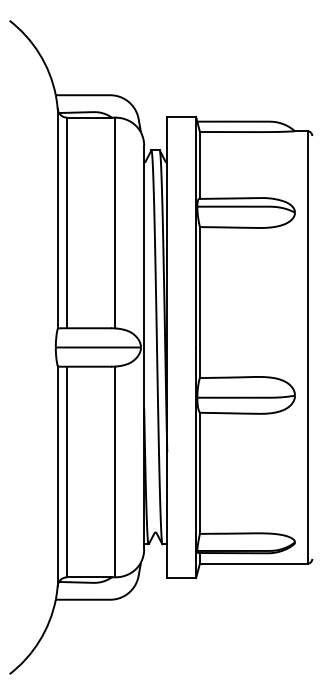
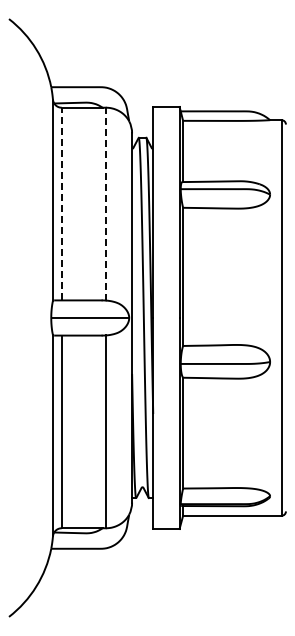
line: (67, 222) -> (61, 203), solid -> dashed
line: (115, 222) -> (105, 203), solid -> dashed

